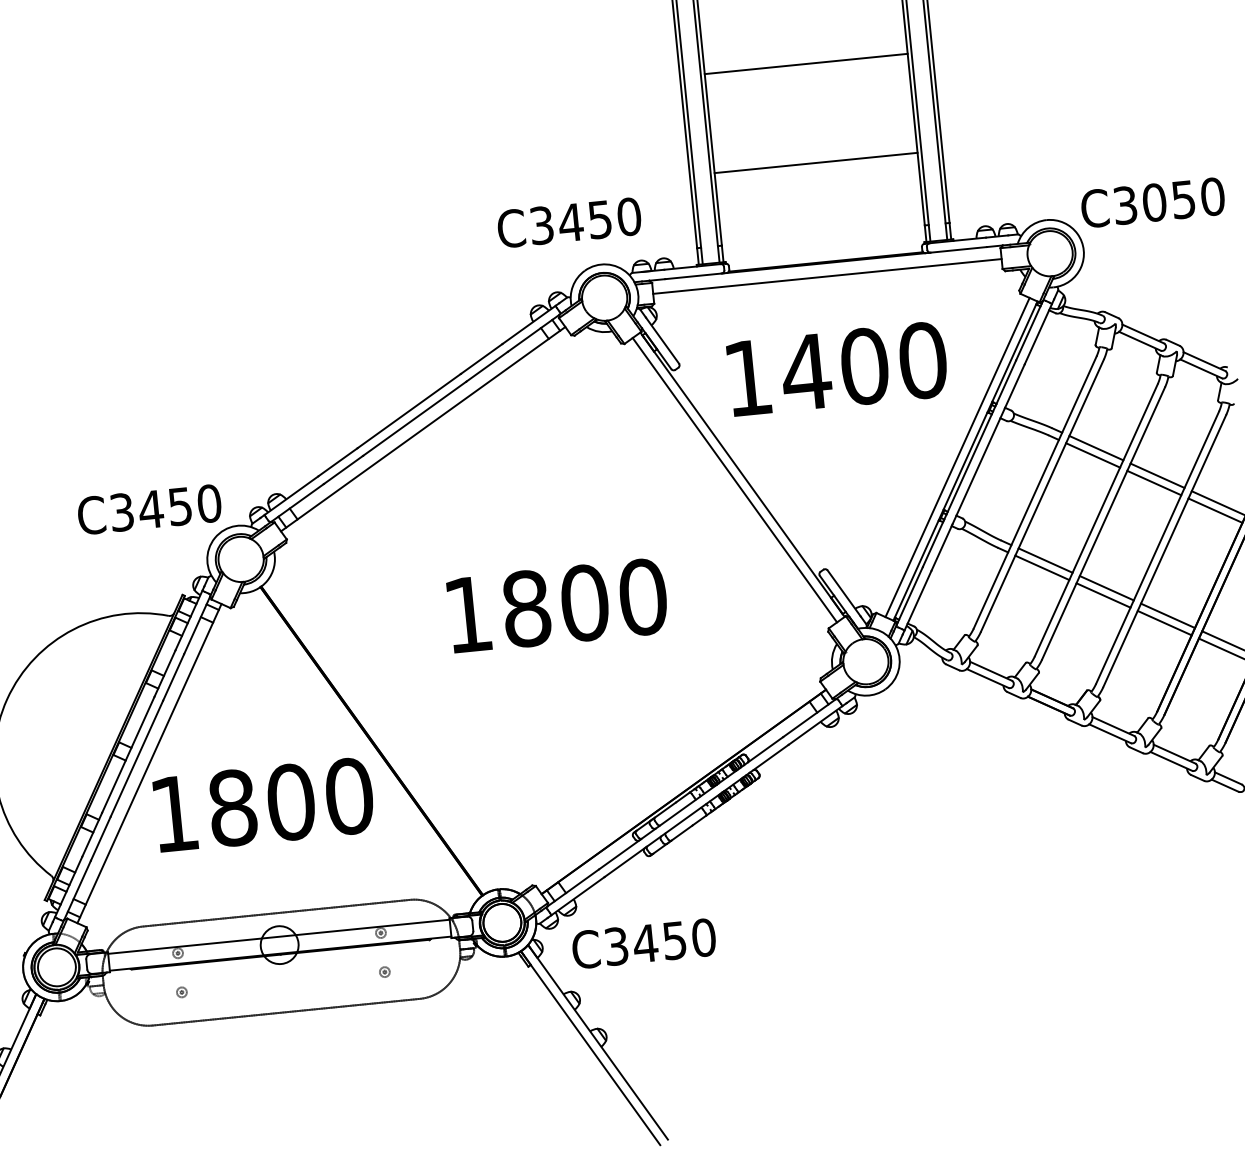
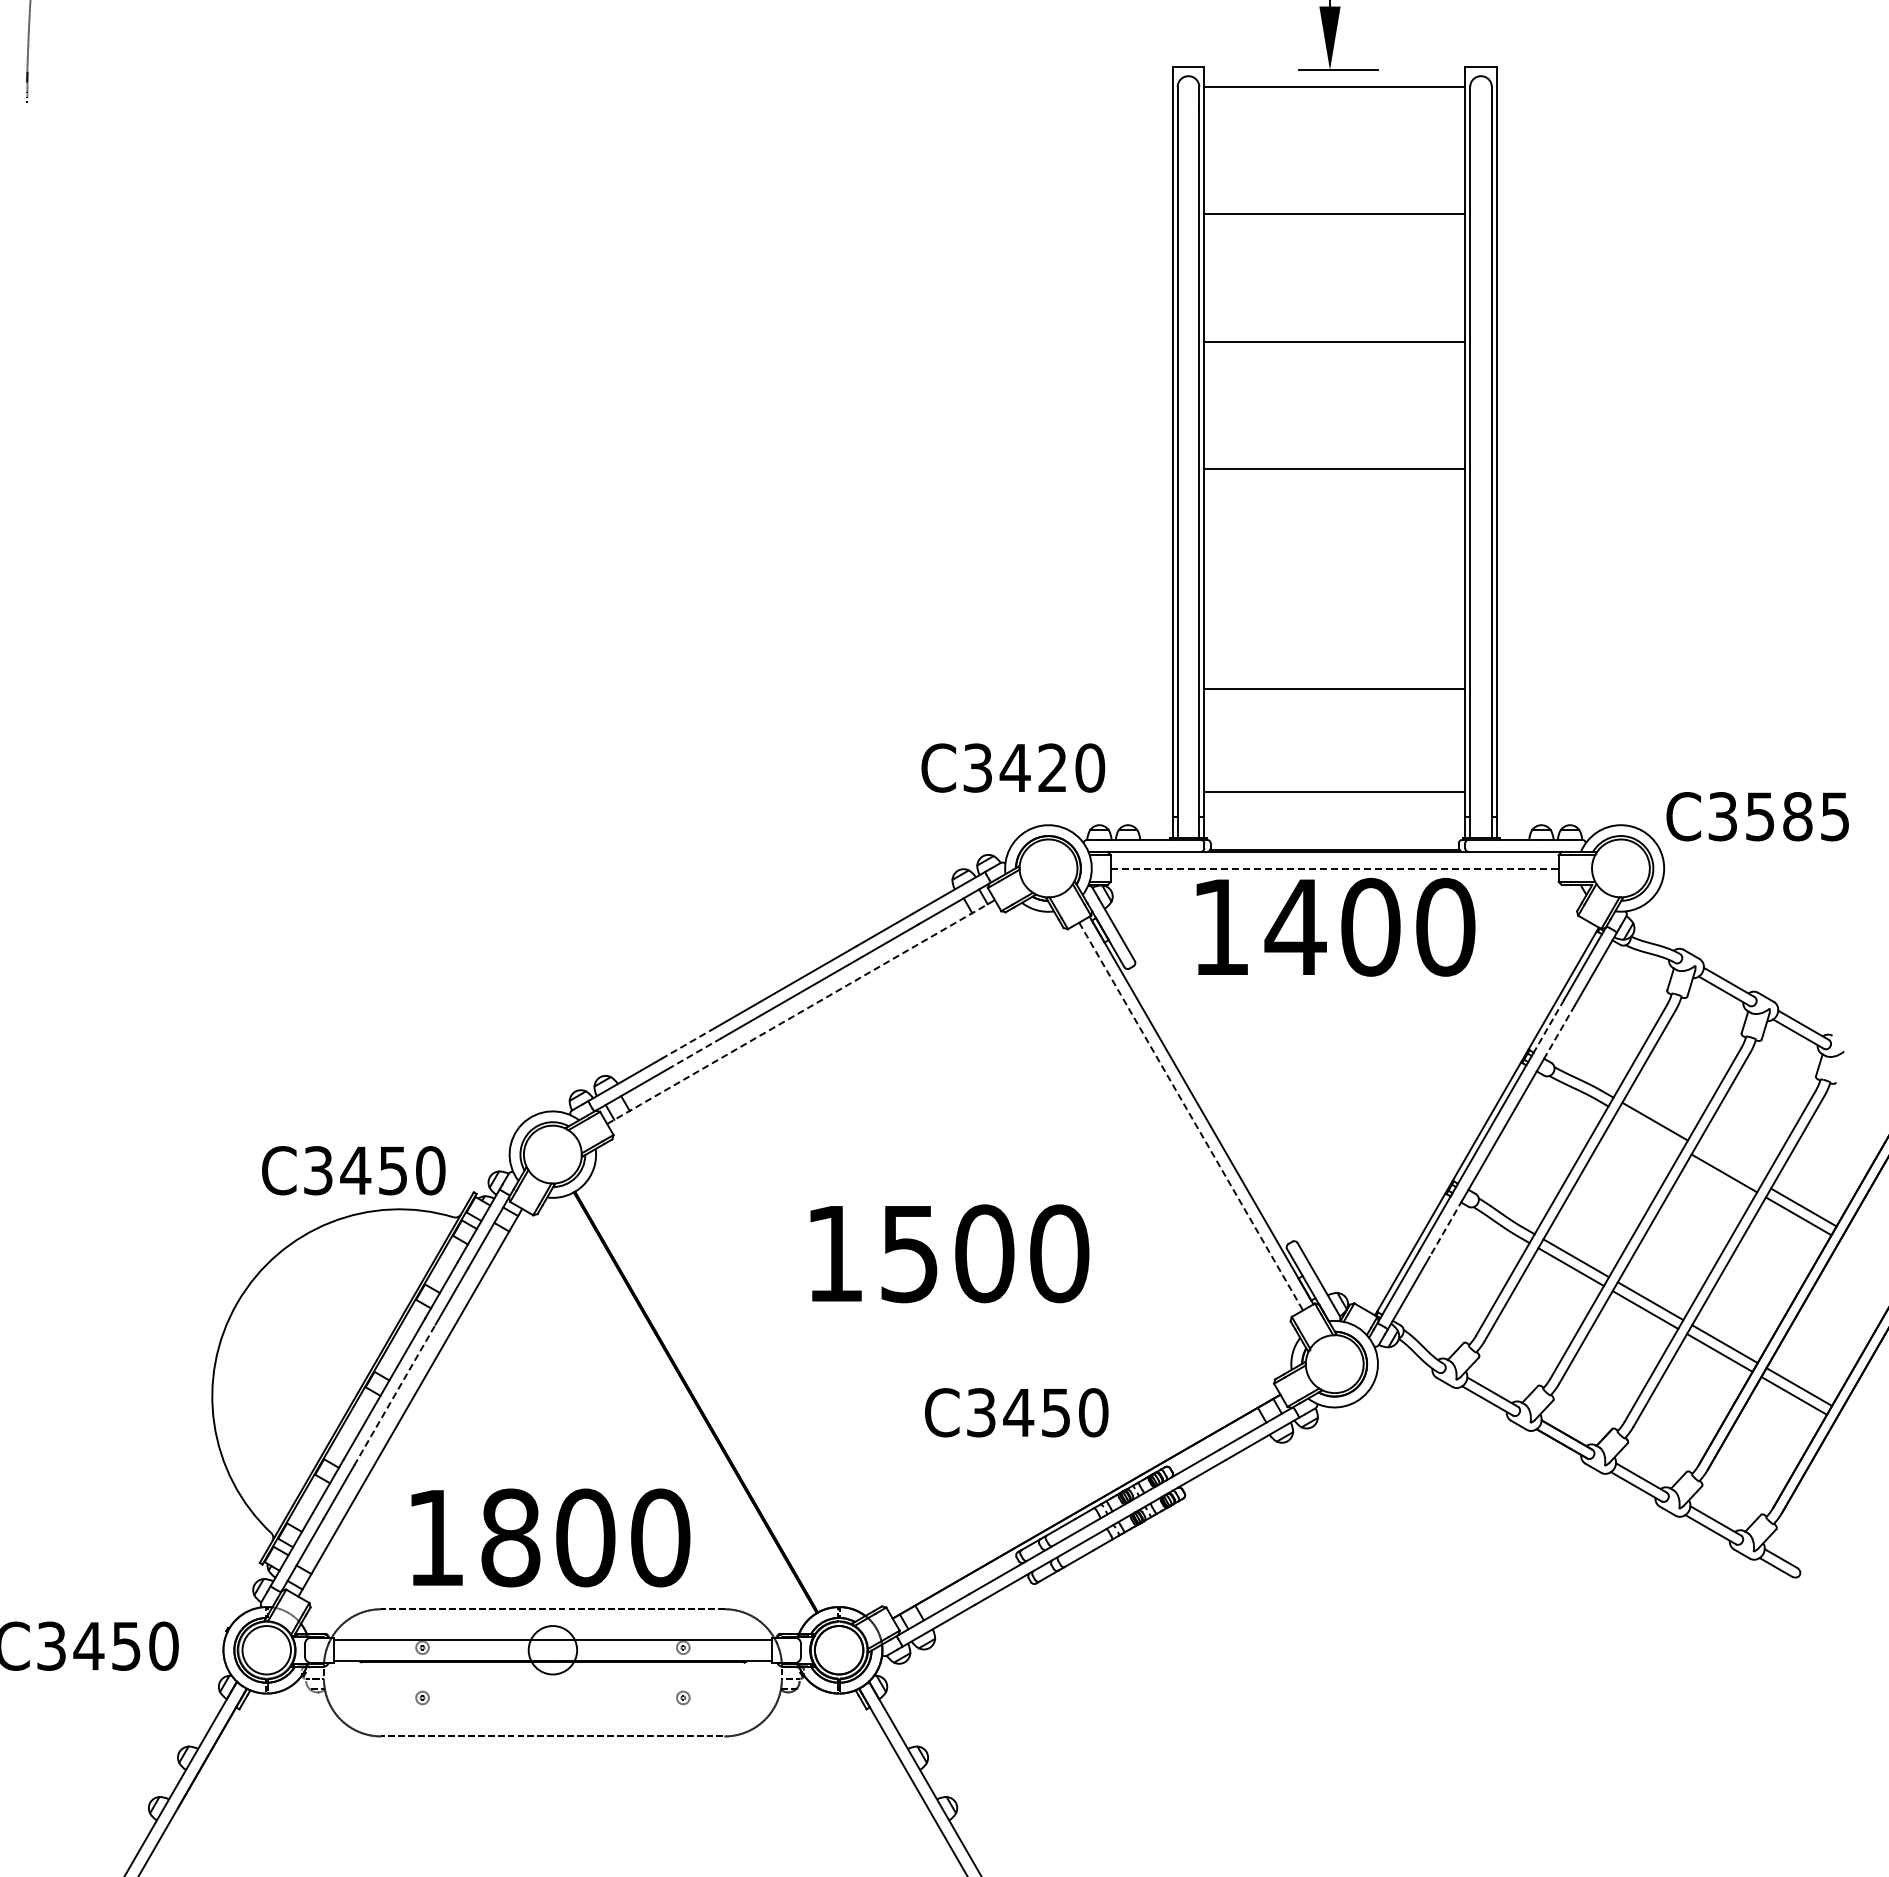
line: (806, 64) -> (1334, 689), moved
line: (815, 163) -> (1334, 792), moved
text: (1183, 199) -> (1797, 816), C3050 -> C3585
text: (599, 219) -> (1052, 767), C3450 -> C3420
line: (827, 276) -> (1334, 869), solid -> dashed
text: (837, 369) -> (1335, 927), moved
line: (1006, 382) -> (1548, 1026), solid -> dashed
line: (1015, 386) -> (1559, 1032), solid -> dashed
line: (423, 429) -> (801, 1012), solid -> dashed
line: (1092, 455) -> (1649, 1130), removed
line: (957, 457) -> (1477, 1115), removed
line: (338, 462) -> (688, 1043), solid -> dashed
line: (343, 469) -> (694, 1053), solid -> dashed
line: (1157, 475) -> (1729, 1164), removed
line: (735, 480) -> (1191, 1116), solid -> dashed
text: (149, 509) -> (353, 1170), moved
line: (942, 547) -> (1446, 1228), solid -> dashed
text: (526, 608) -> (909, 1253), 1800 -> 1500
line: (137, 758) -> (395, 1394), solid -> dashed
text: (263, 804) -> (550, 1537), moved
text: (643, 943) -> (1016, 1412), moved

